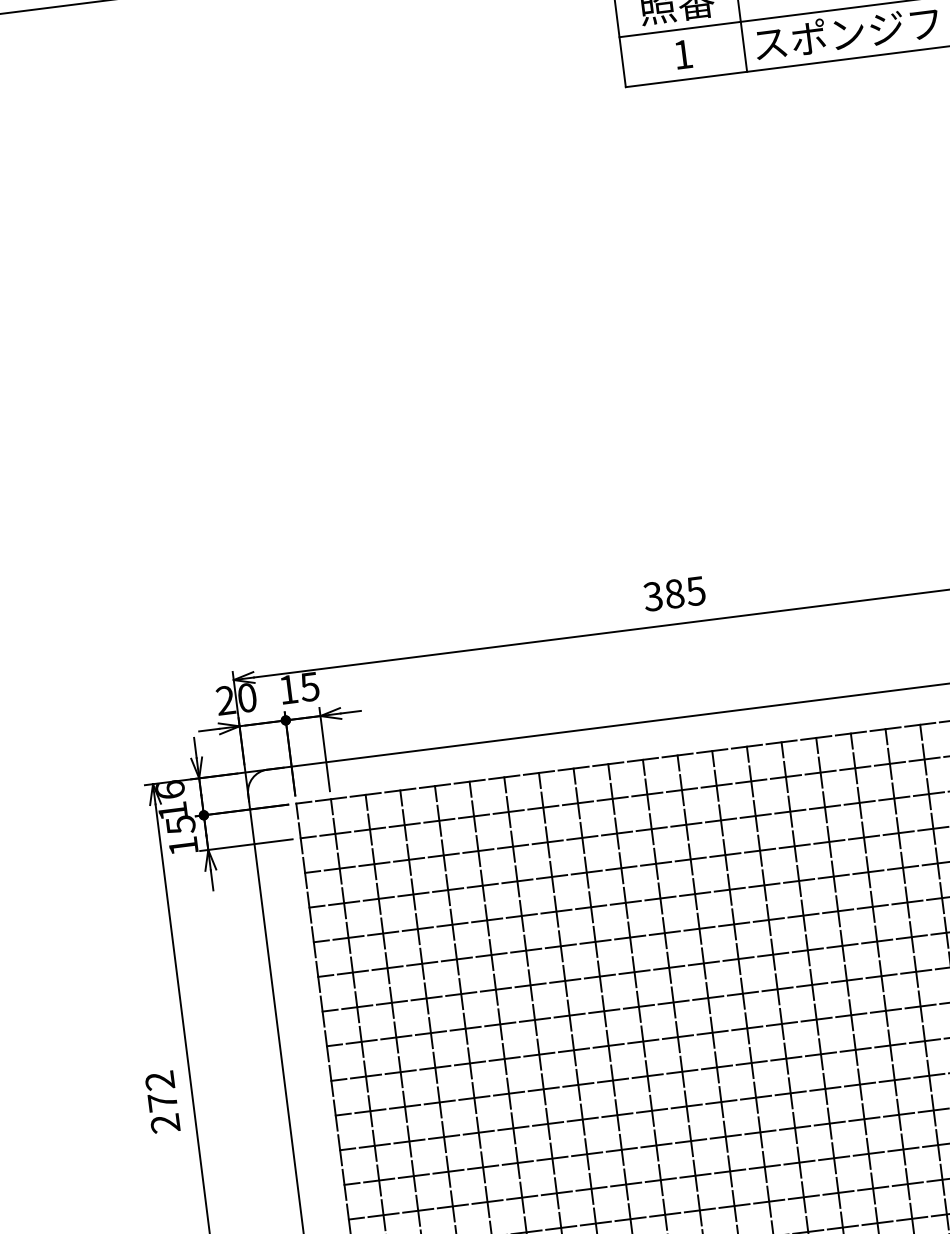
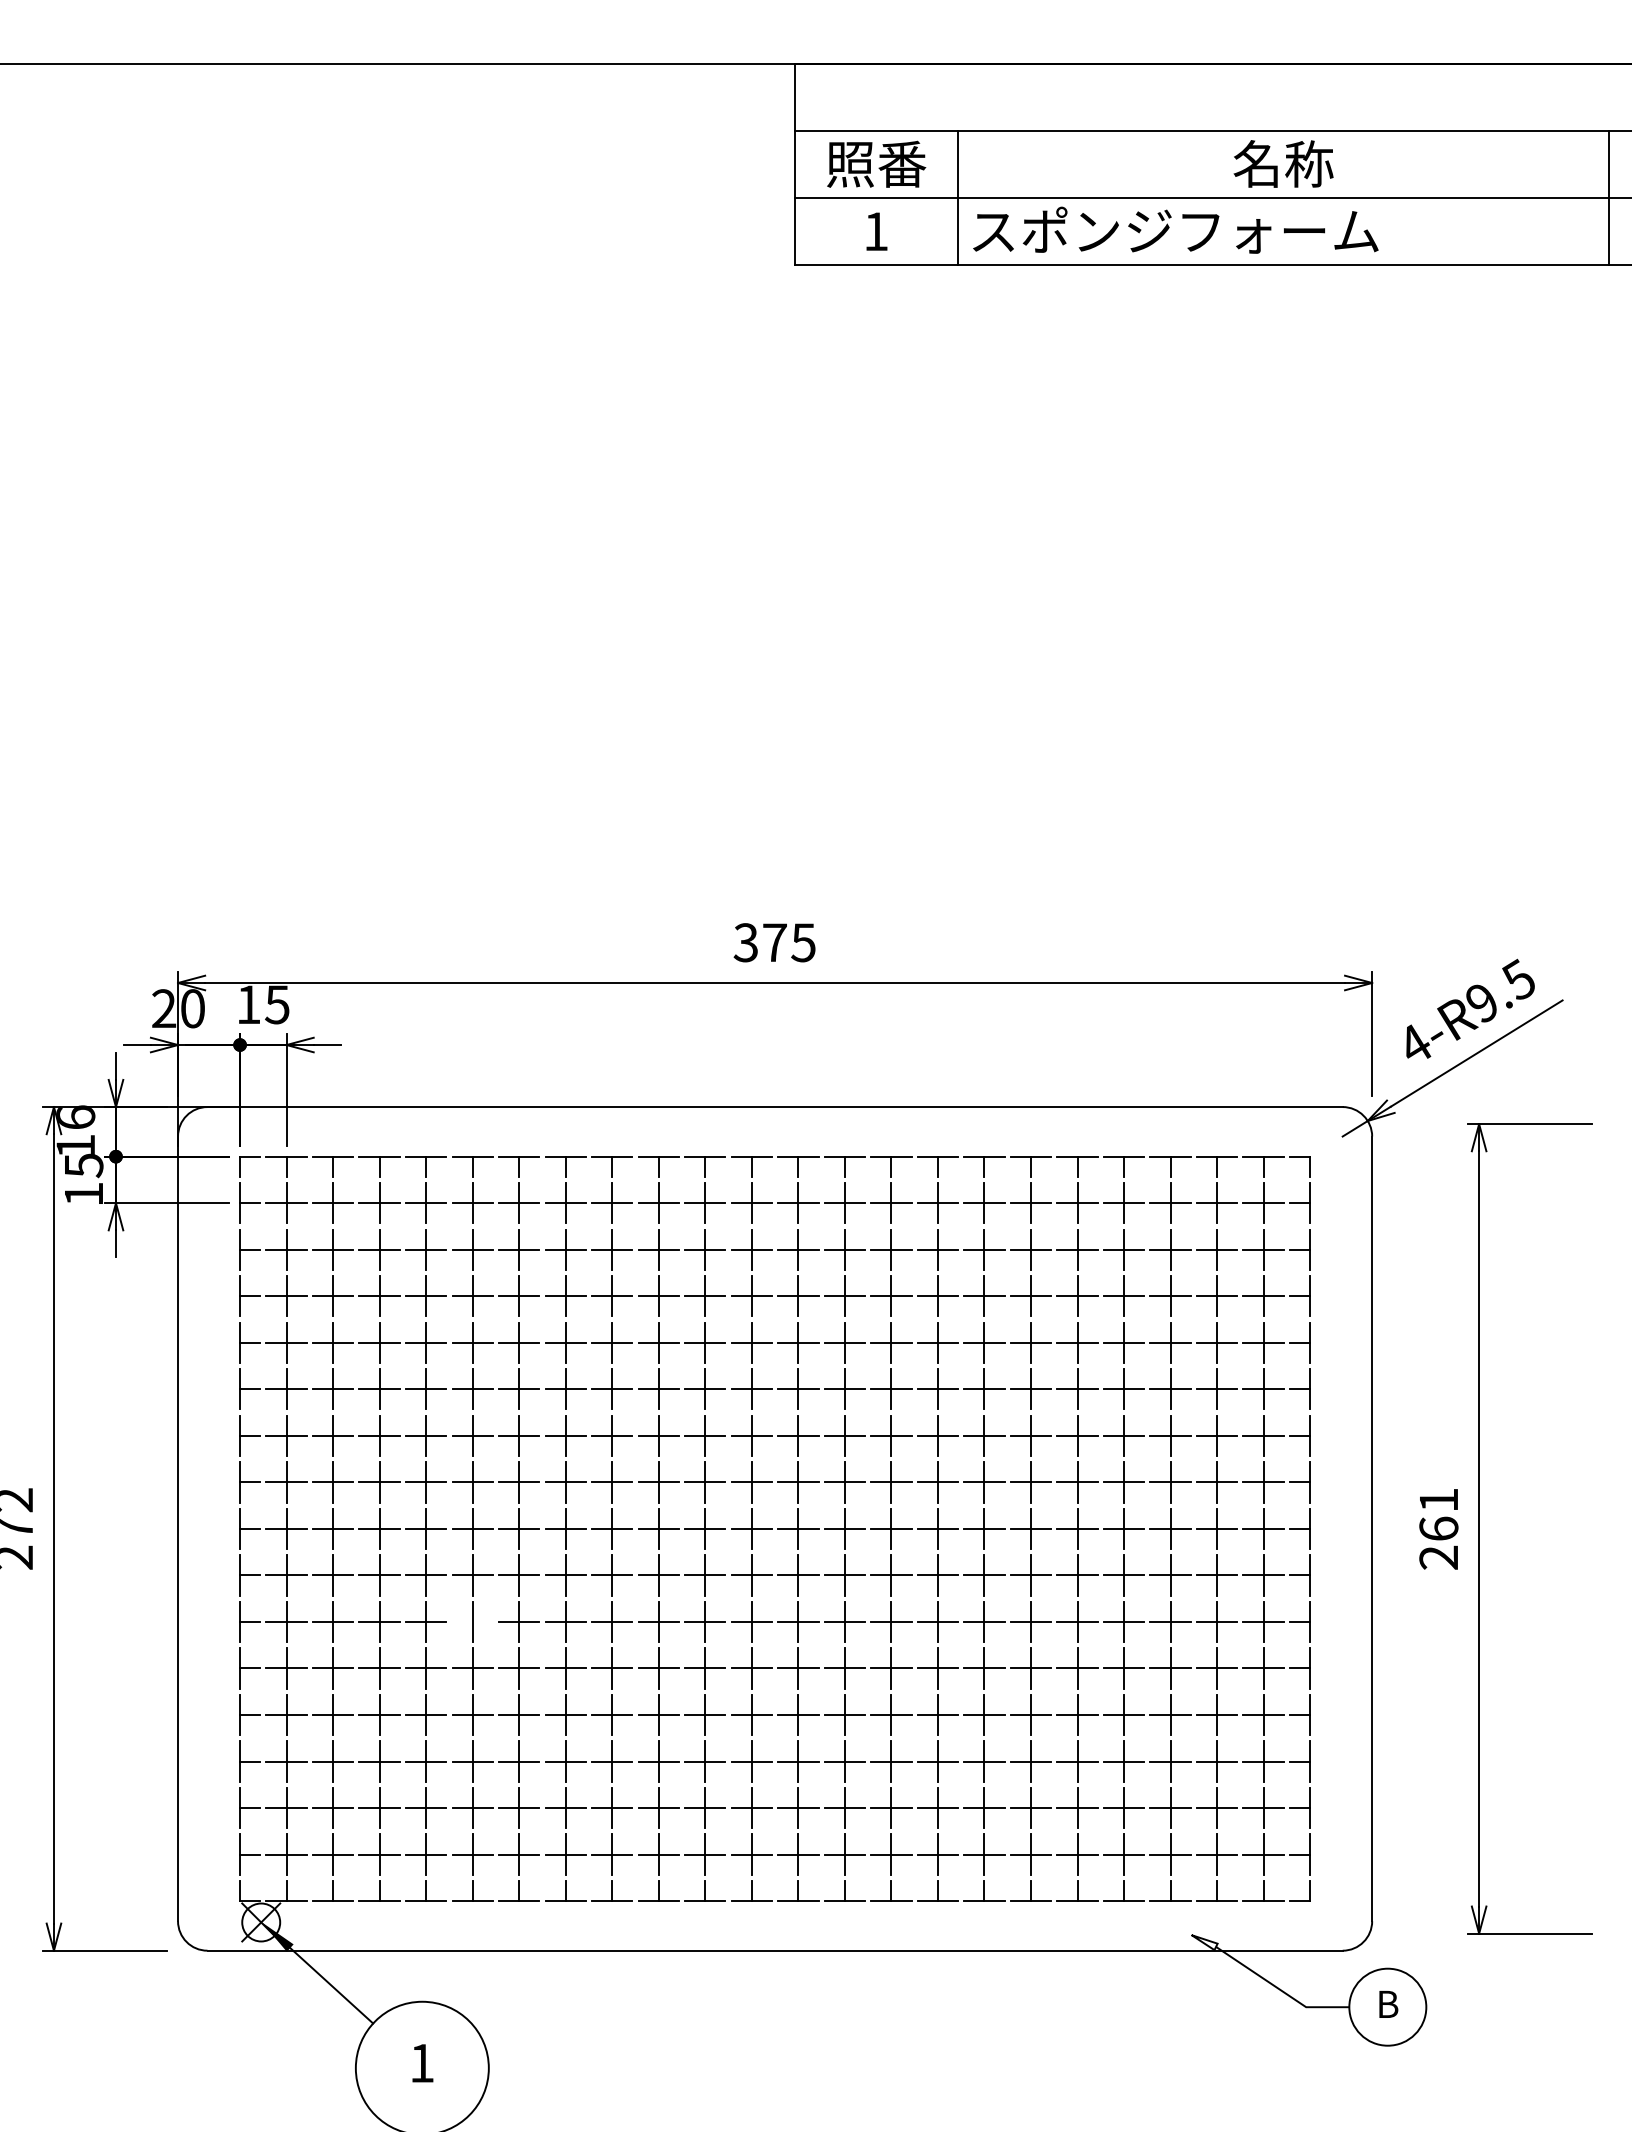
text: (674, 593) -> (774, 942), 385 -> 375
line: (513, 1128) -> (472, 1621), removed

